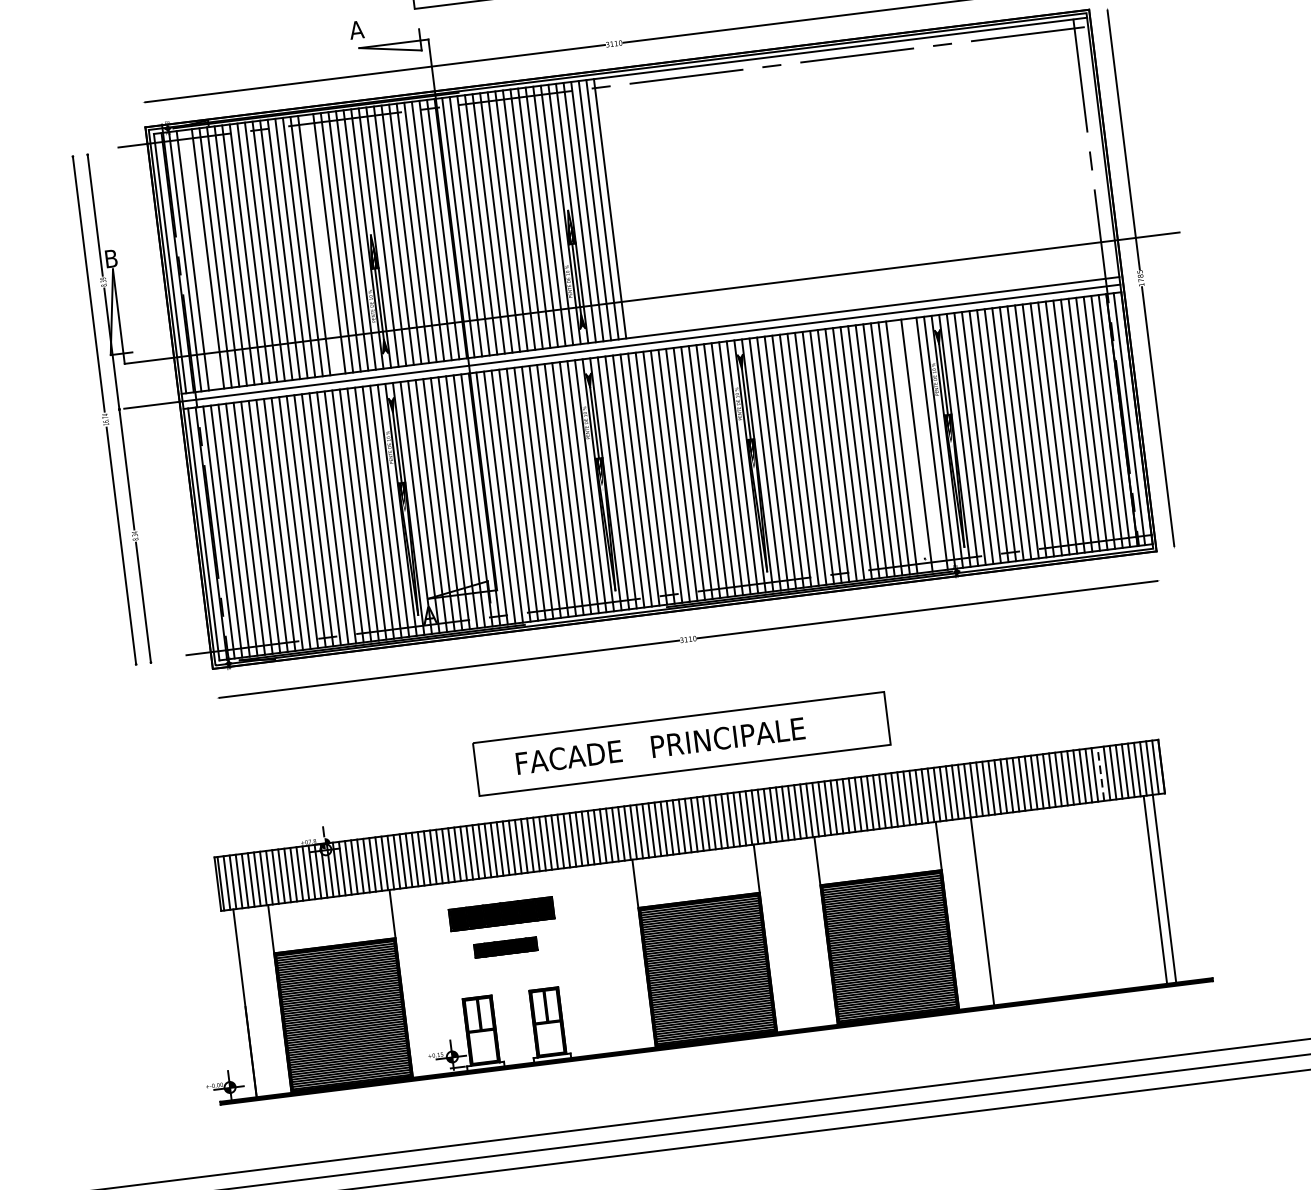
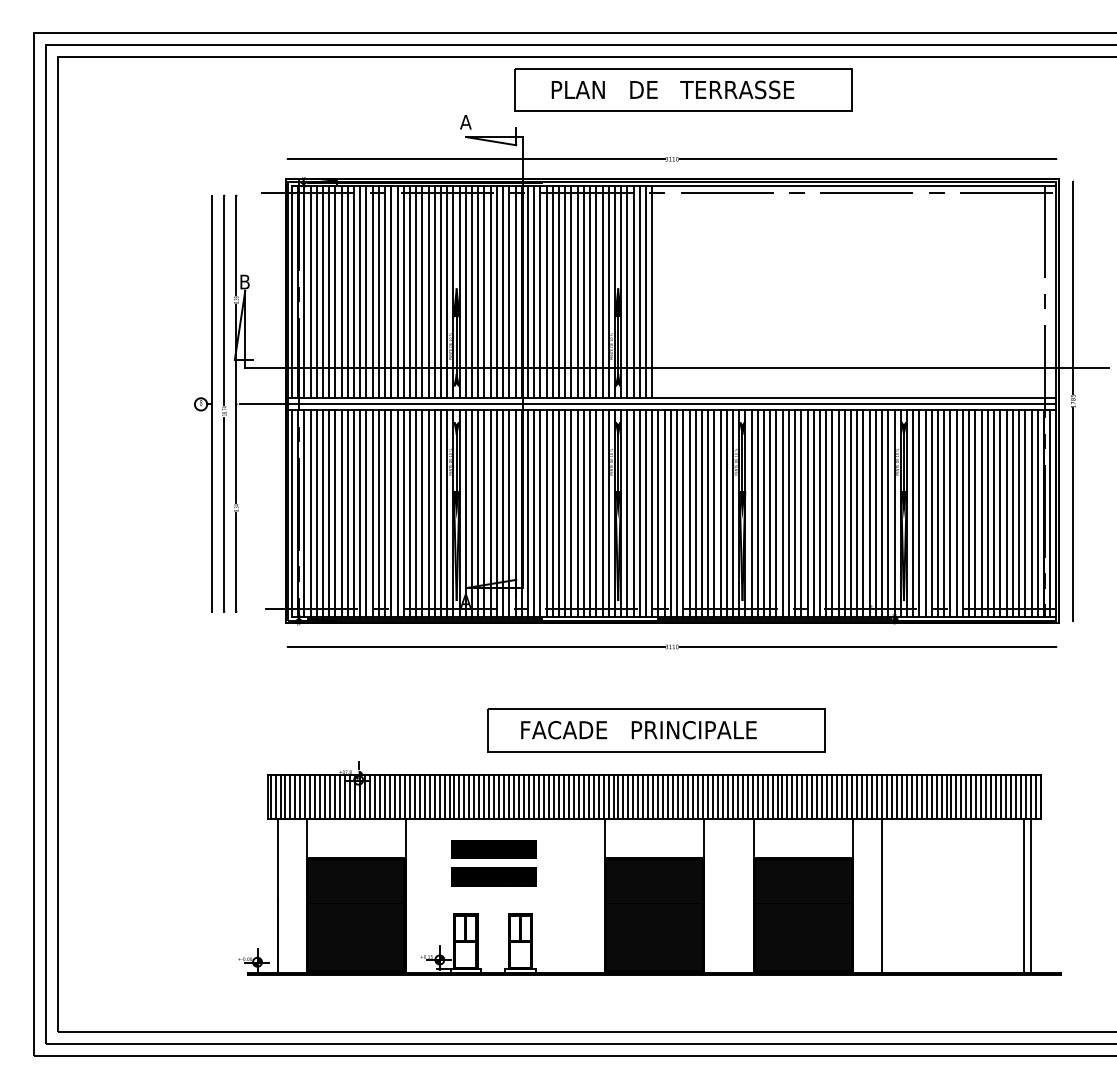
line: (322, 244) -> (416, 291), added
line: (200, 259) -> (316, 291), added
part: (79, 413) -> (203, 403), added
line: (925, 444) -> (882, 513), added
line: (909, 446) -> (869, 513), added
line: (1101, 774) -> (991, 797), dashed -> solid
part: (505, 946) -> (493, 876), size x1.67

